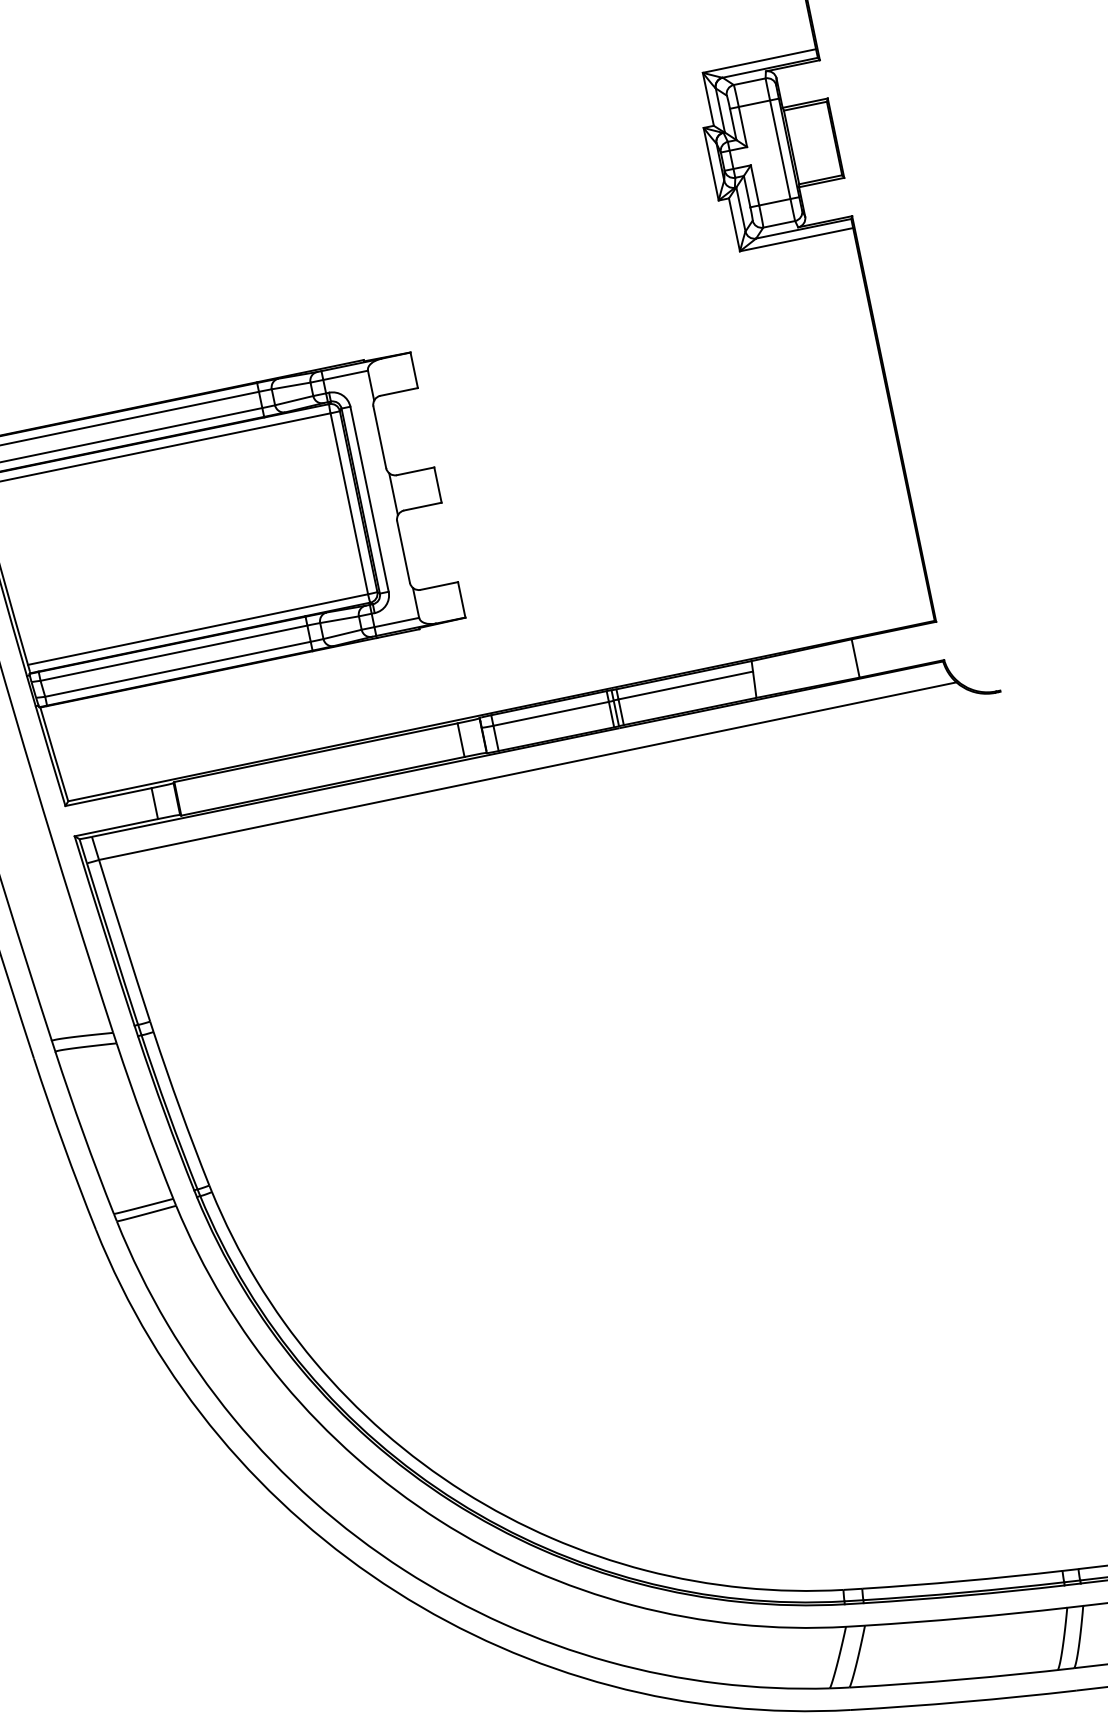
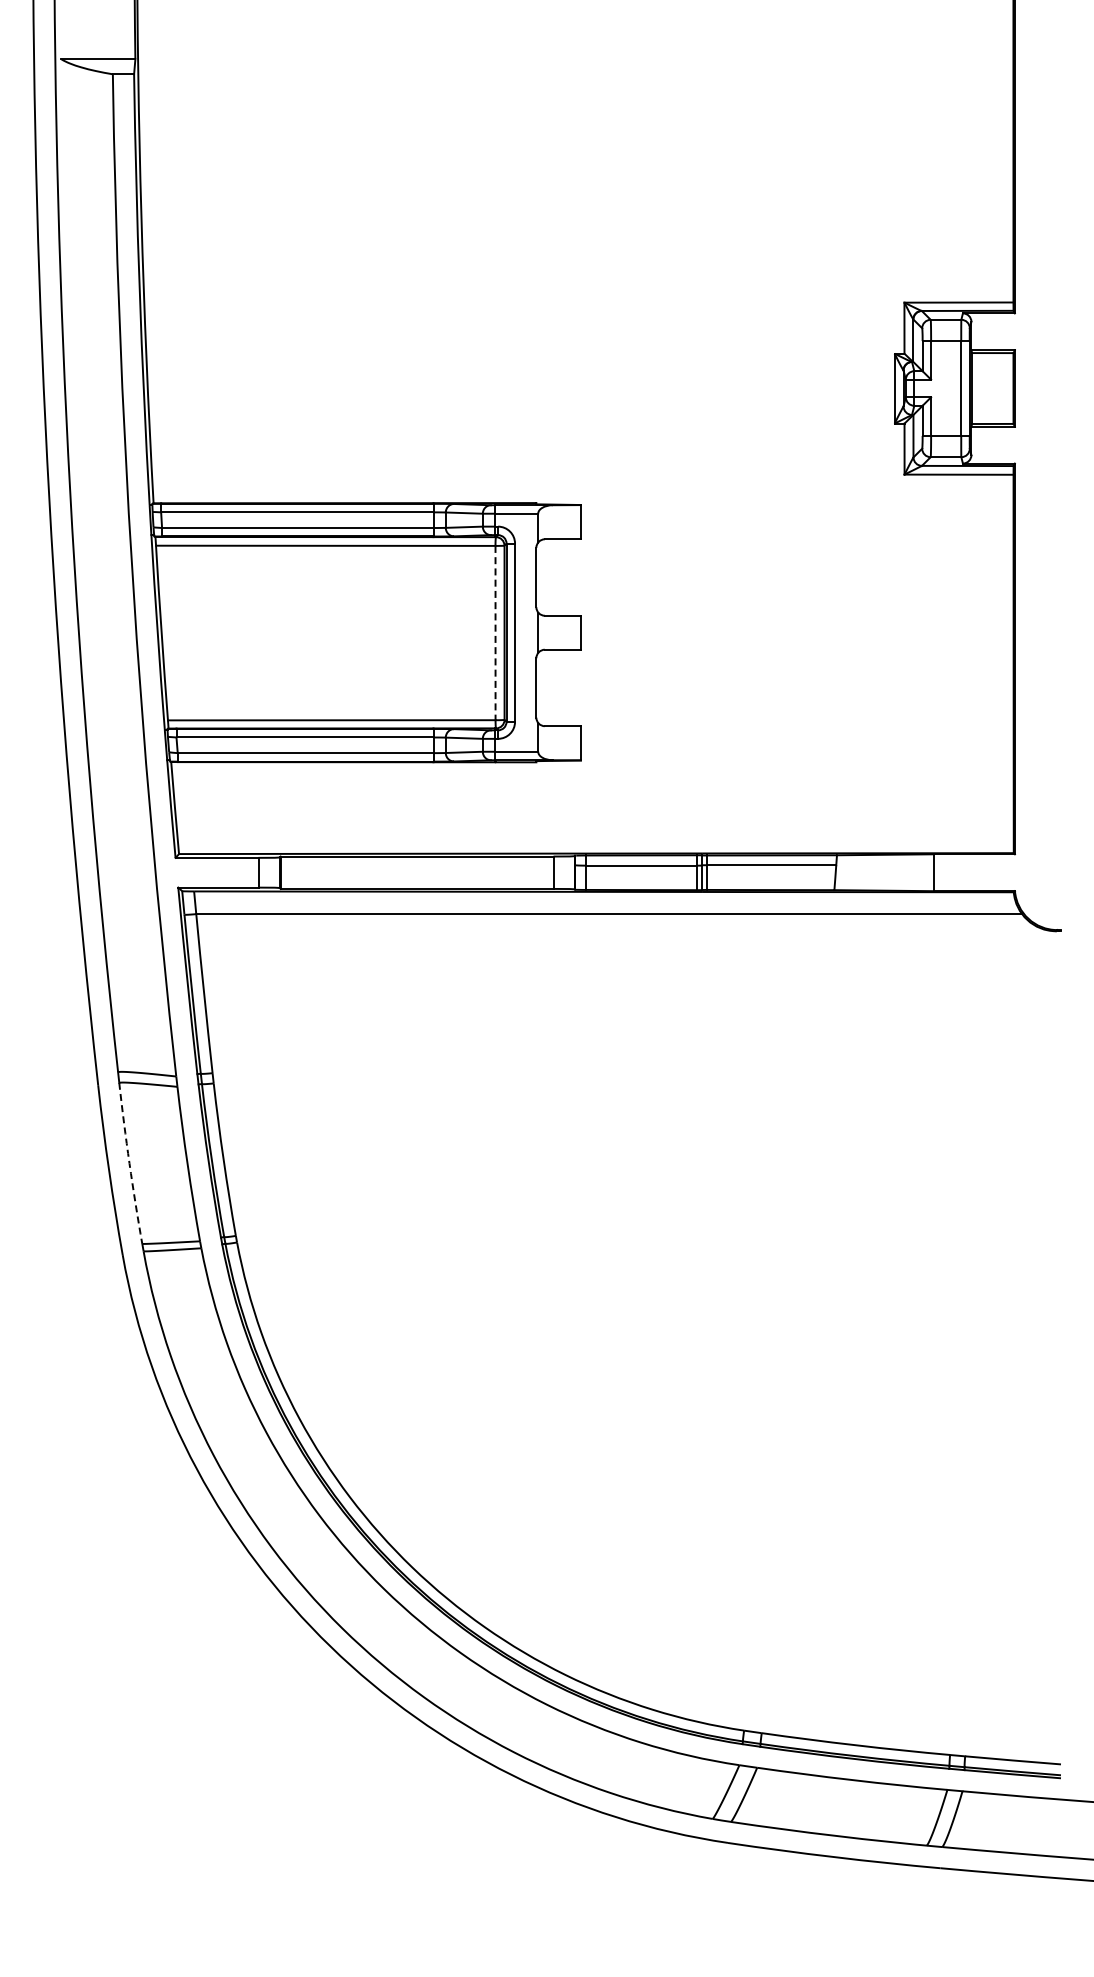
line: (349, 504) -> (495, 633), solid -> dashed
arc: (83, 1133) -> (129, 1163), solid -> dashed

